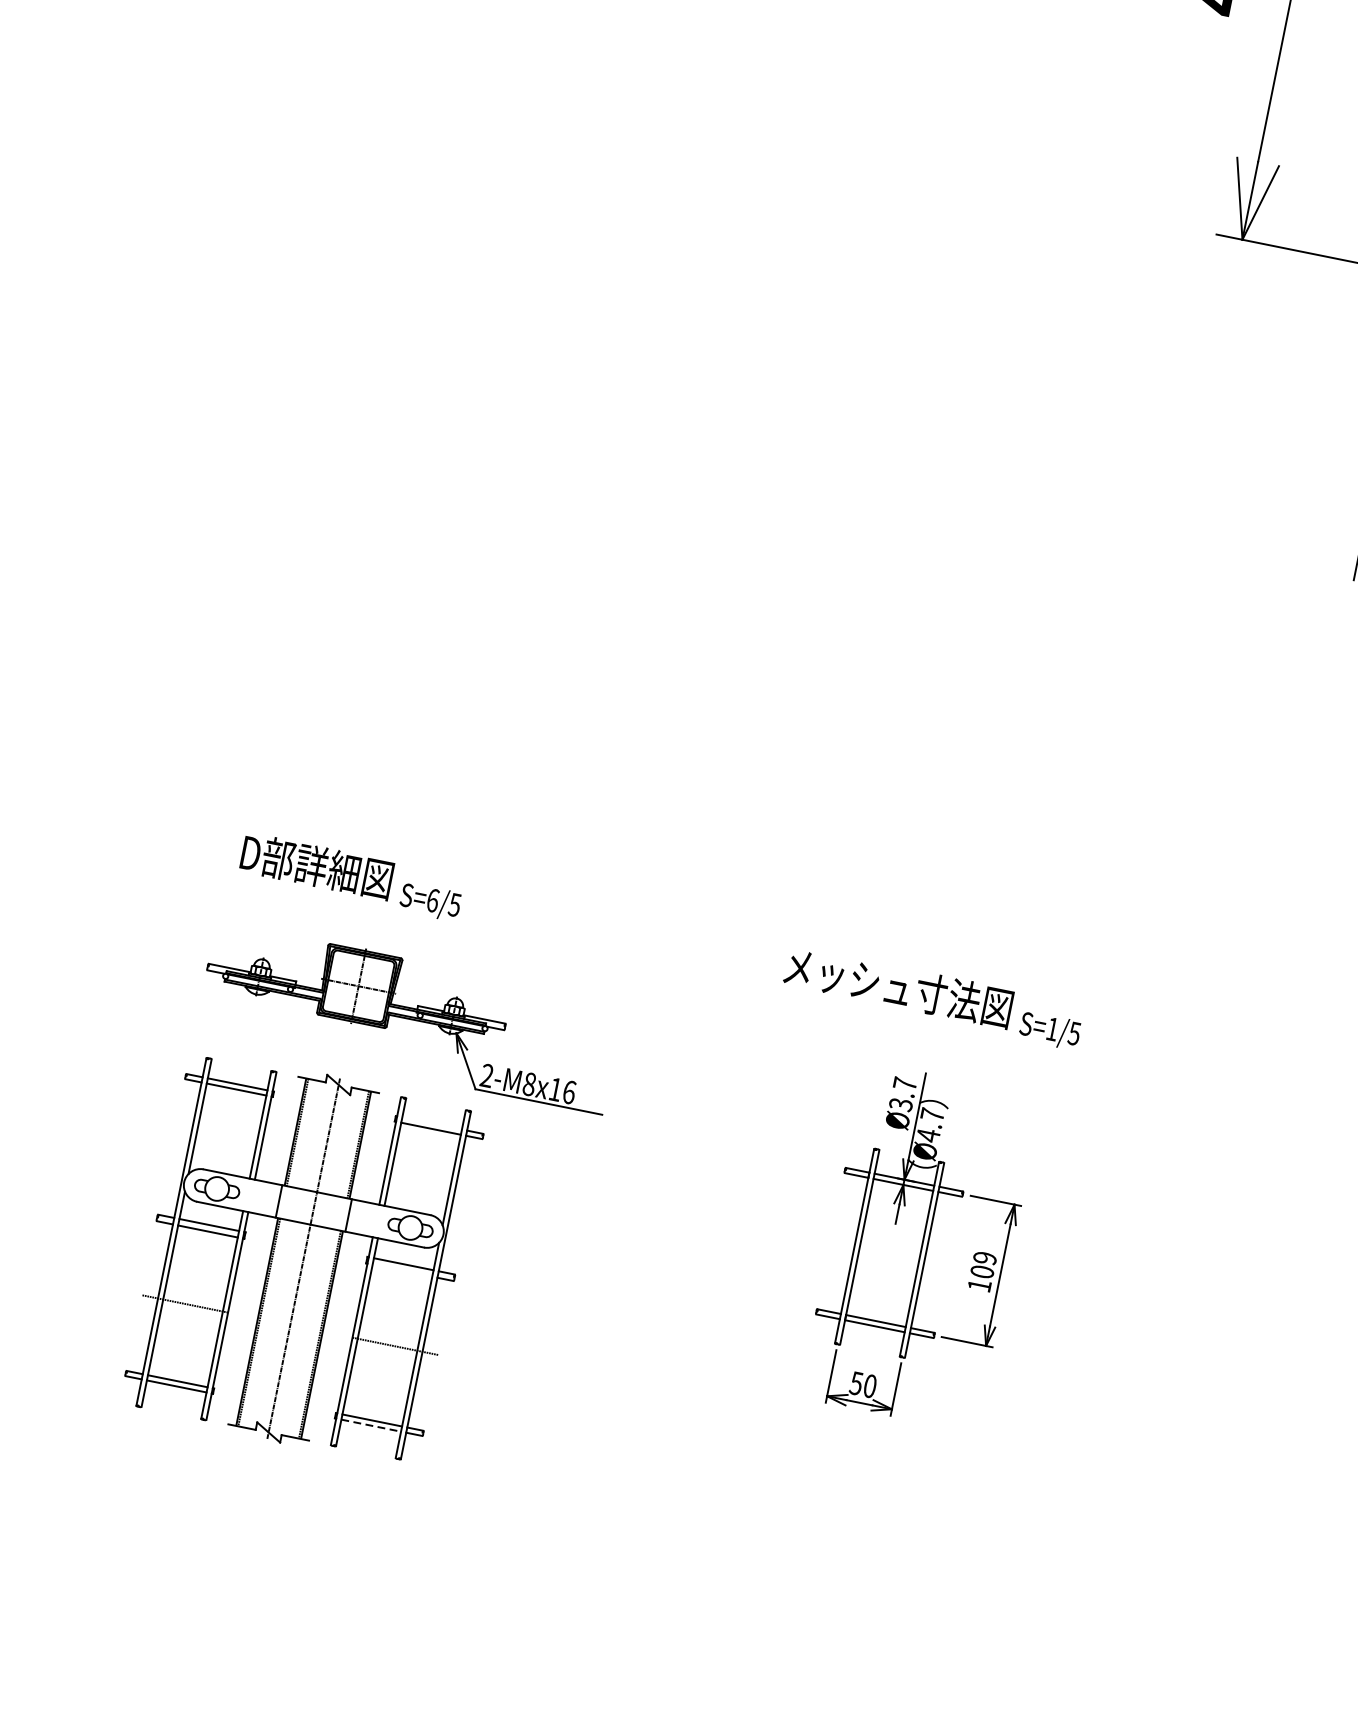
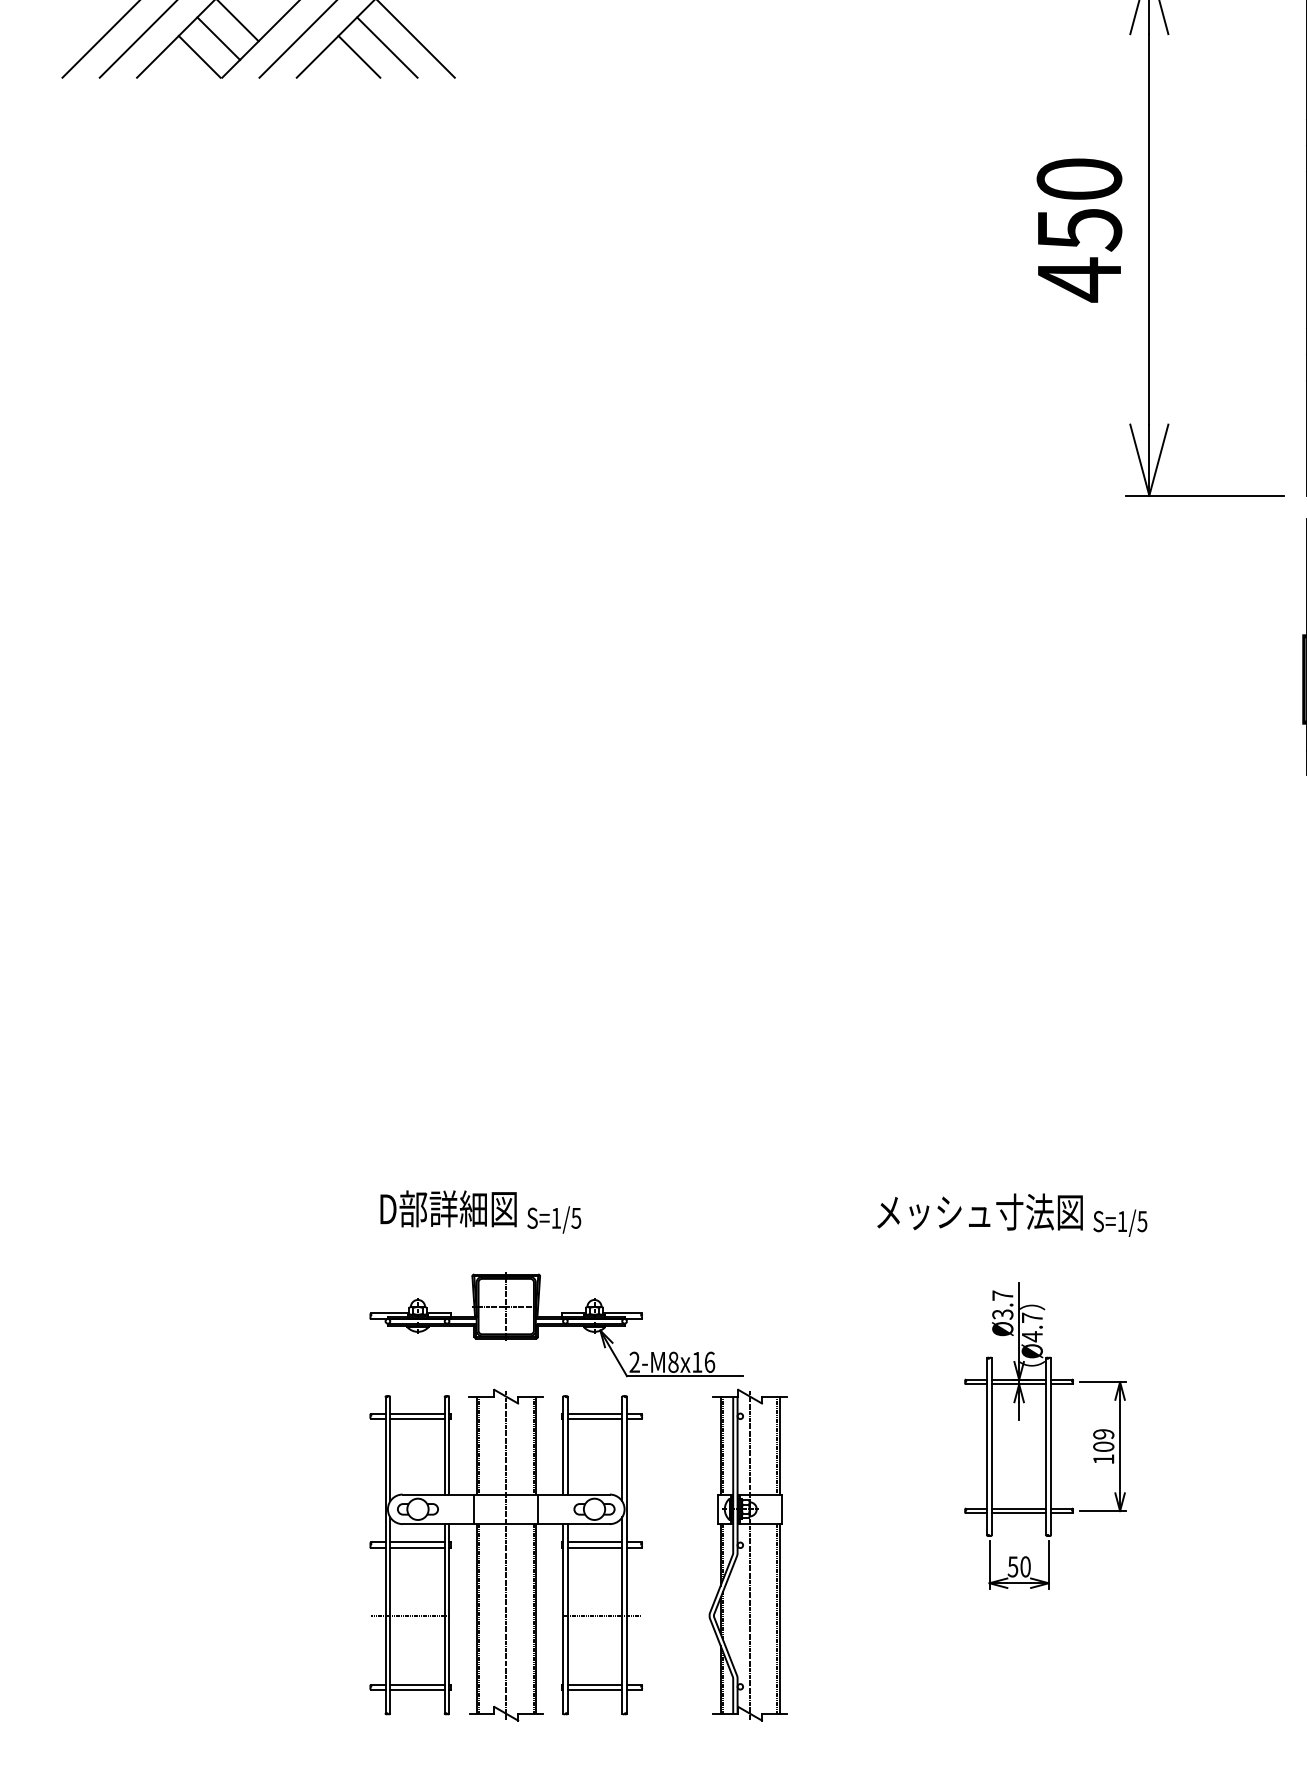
text: (433, 899) -> (556, 1217), S=6/5 -> S=1/5
line: (431, 1122) -> (594, 1413), added
line: (401, 1270) -> (594, 1548), added
part: (568, 1311) -> (747, 1554), added
line: (371, 1425) -> (595, 1689), dashed -> solid

